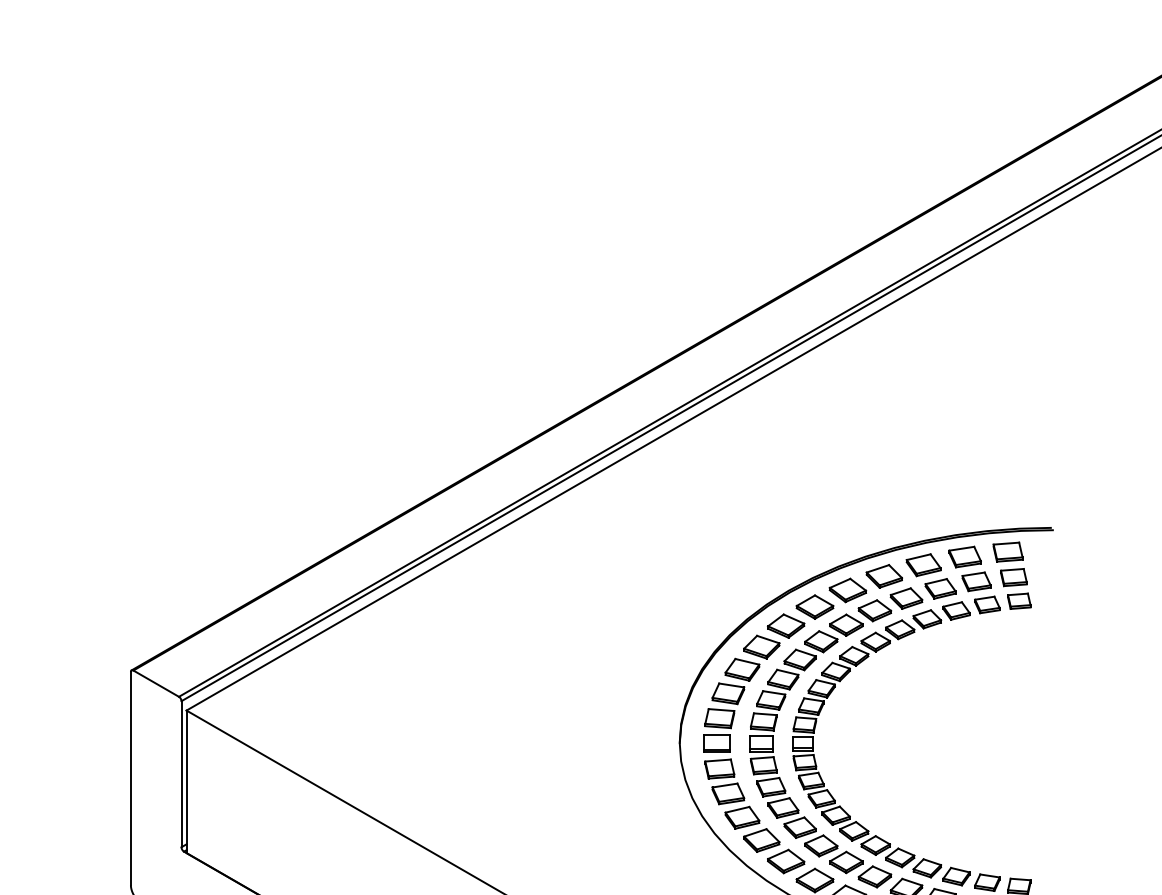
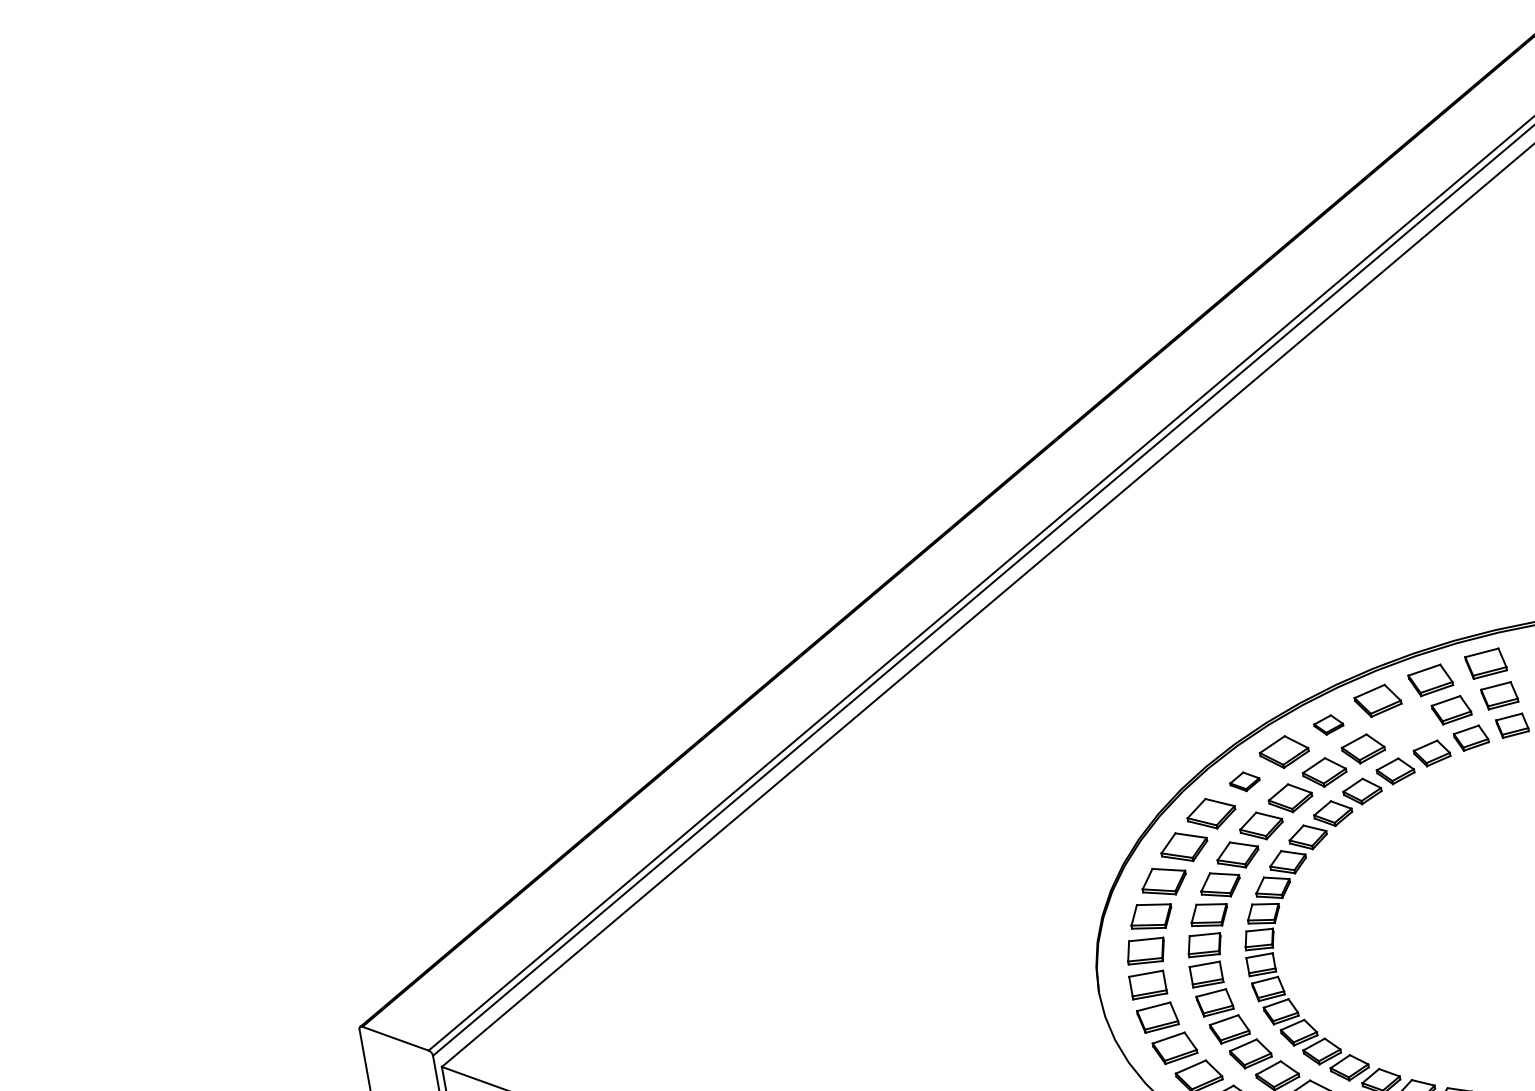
part: (883, 576) -> (1327, 725), size x0.6
part: (940, 588) -> (1405, 727), removed
part: (814, 606) -> (1244, 781), size x0.6

